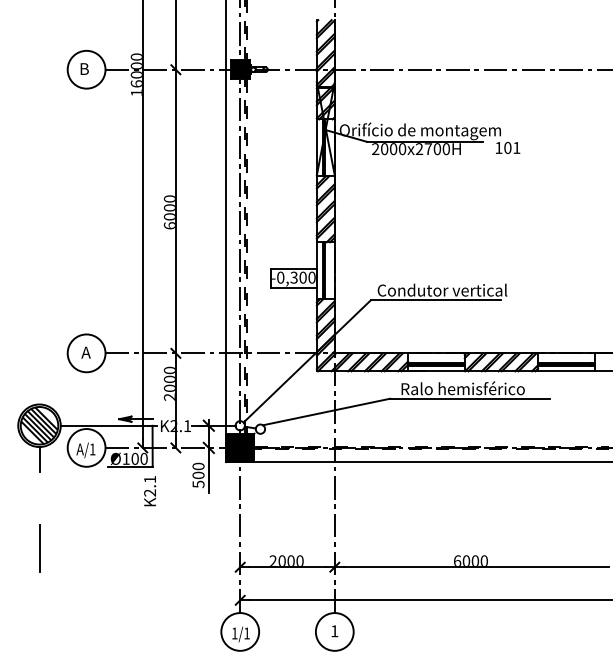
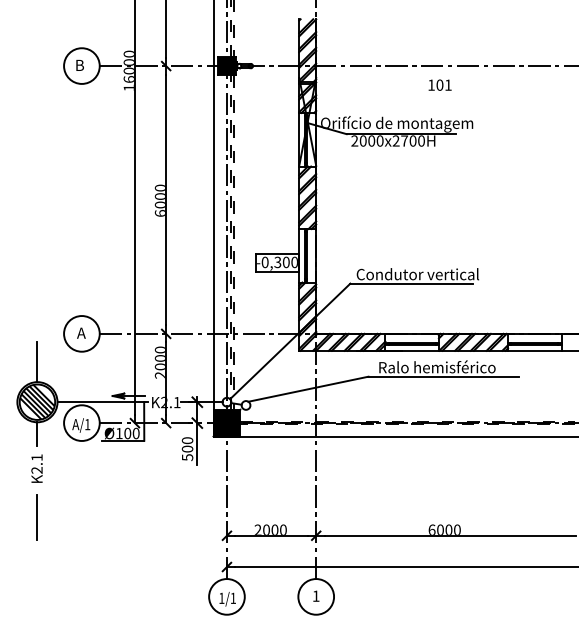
text: (508, 147) -> (440, 84), moved
line: (39, 383) -> (37, 362), added
text: (150, 491) -> (37, 469), moved

